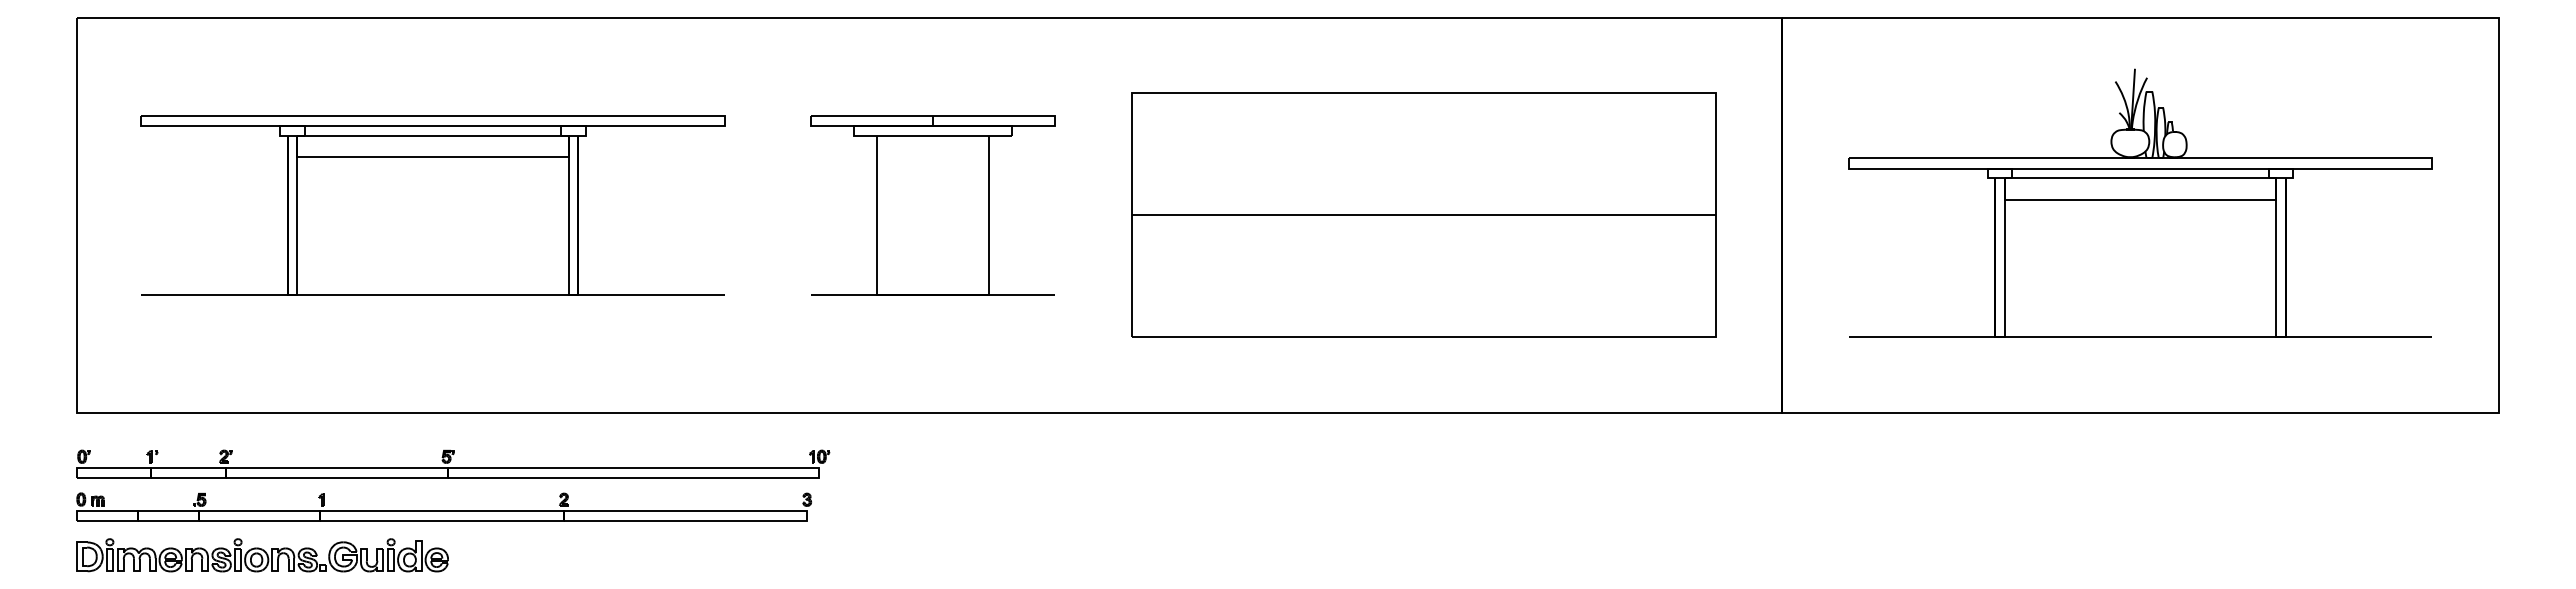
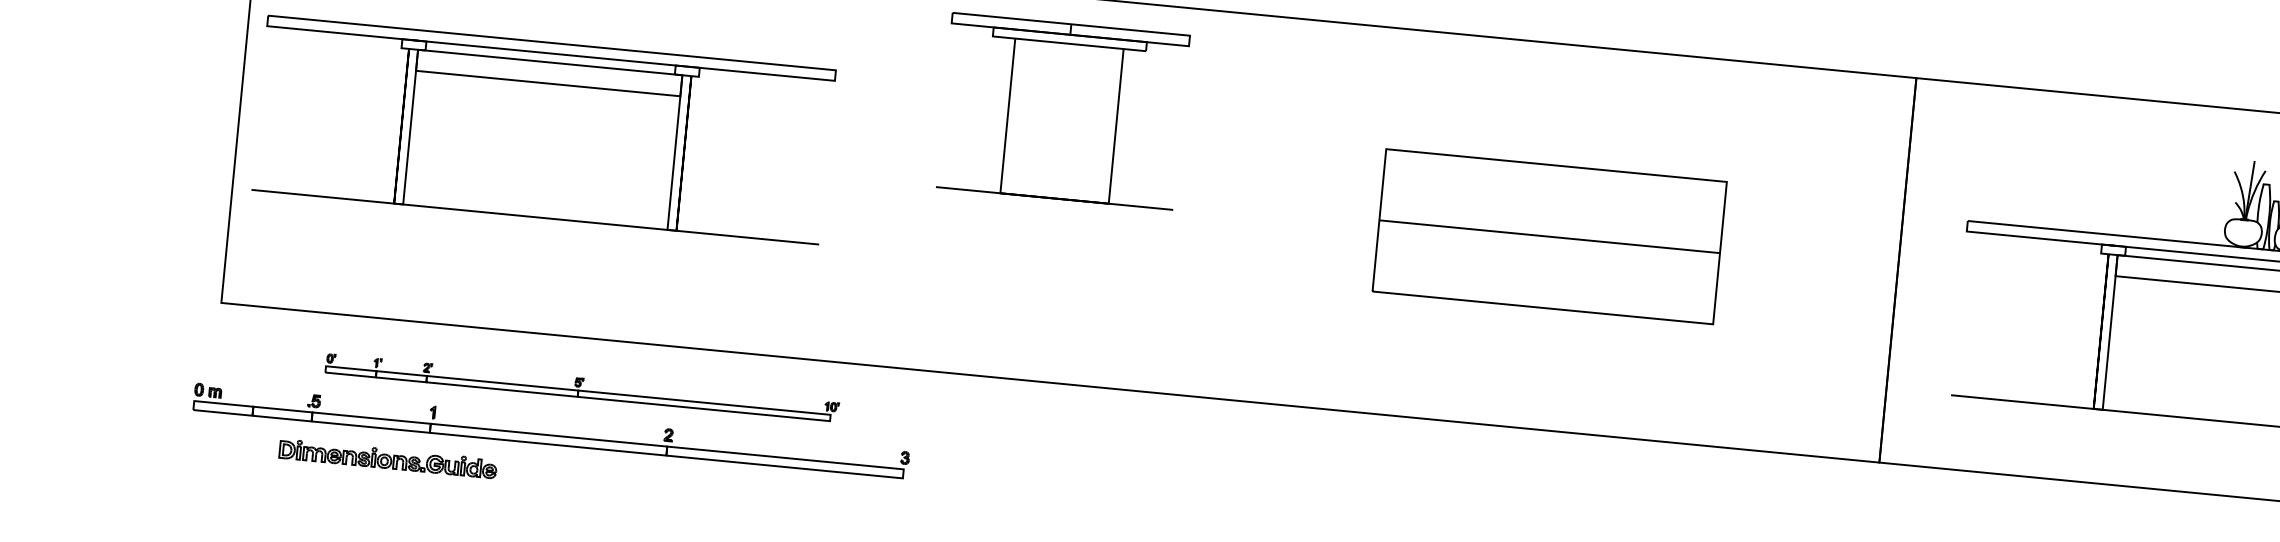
part: (432, 205) -> (543, 130), moved
part: (932, 205) -> (1062, 111), moved
part: (1423, 214) -> (1549, 236), size x0.6
part: (453, 463) -> (582, 387), size x0.7
part: (443, 506) -> (550, 430), moved
part: (262, 555) -> (388, 458), size x0.6

